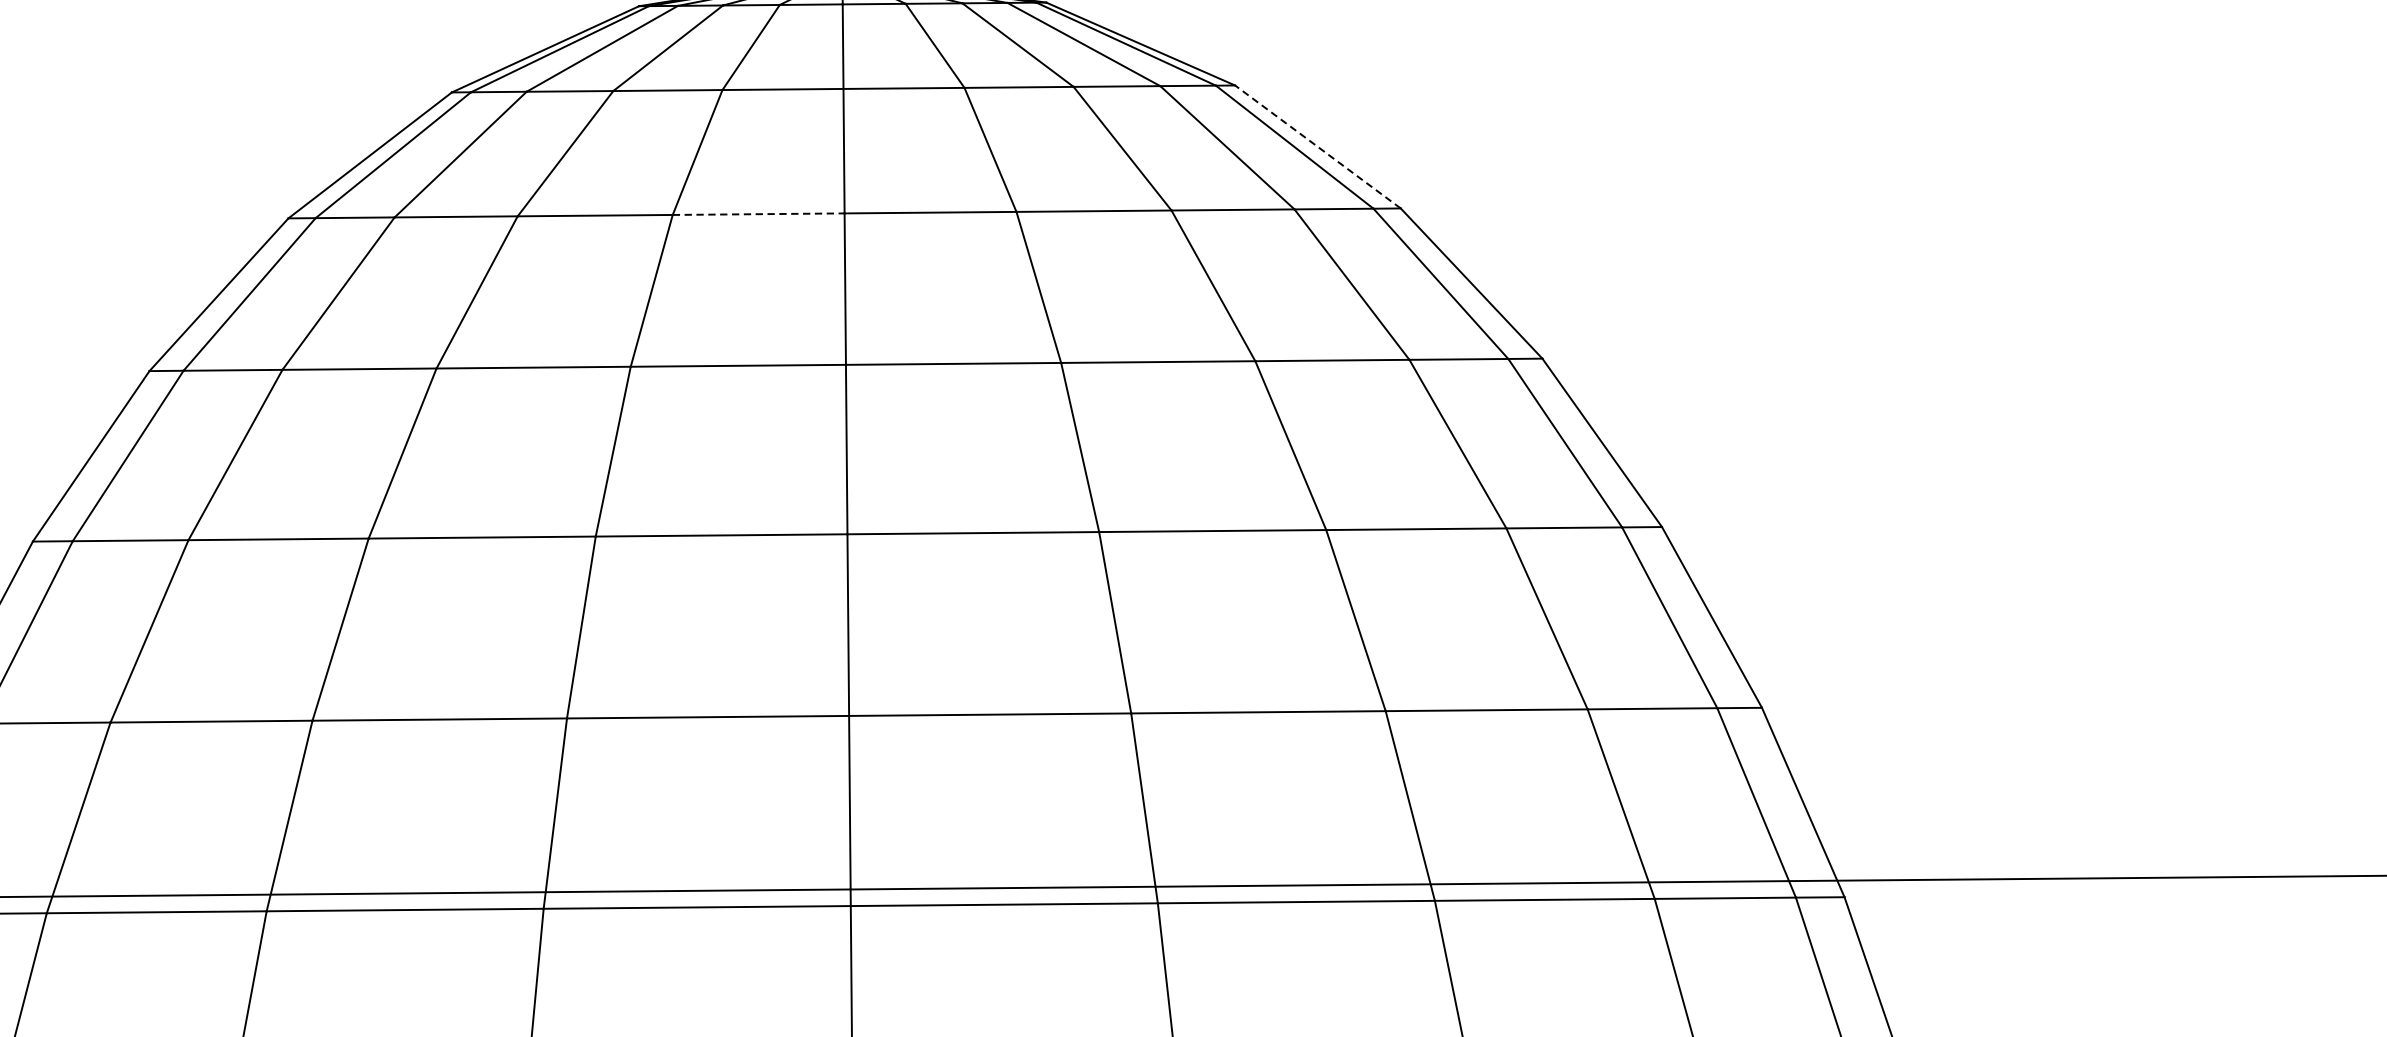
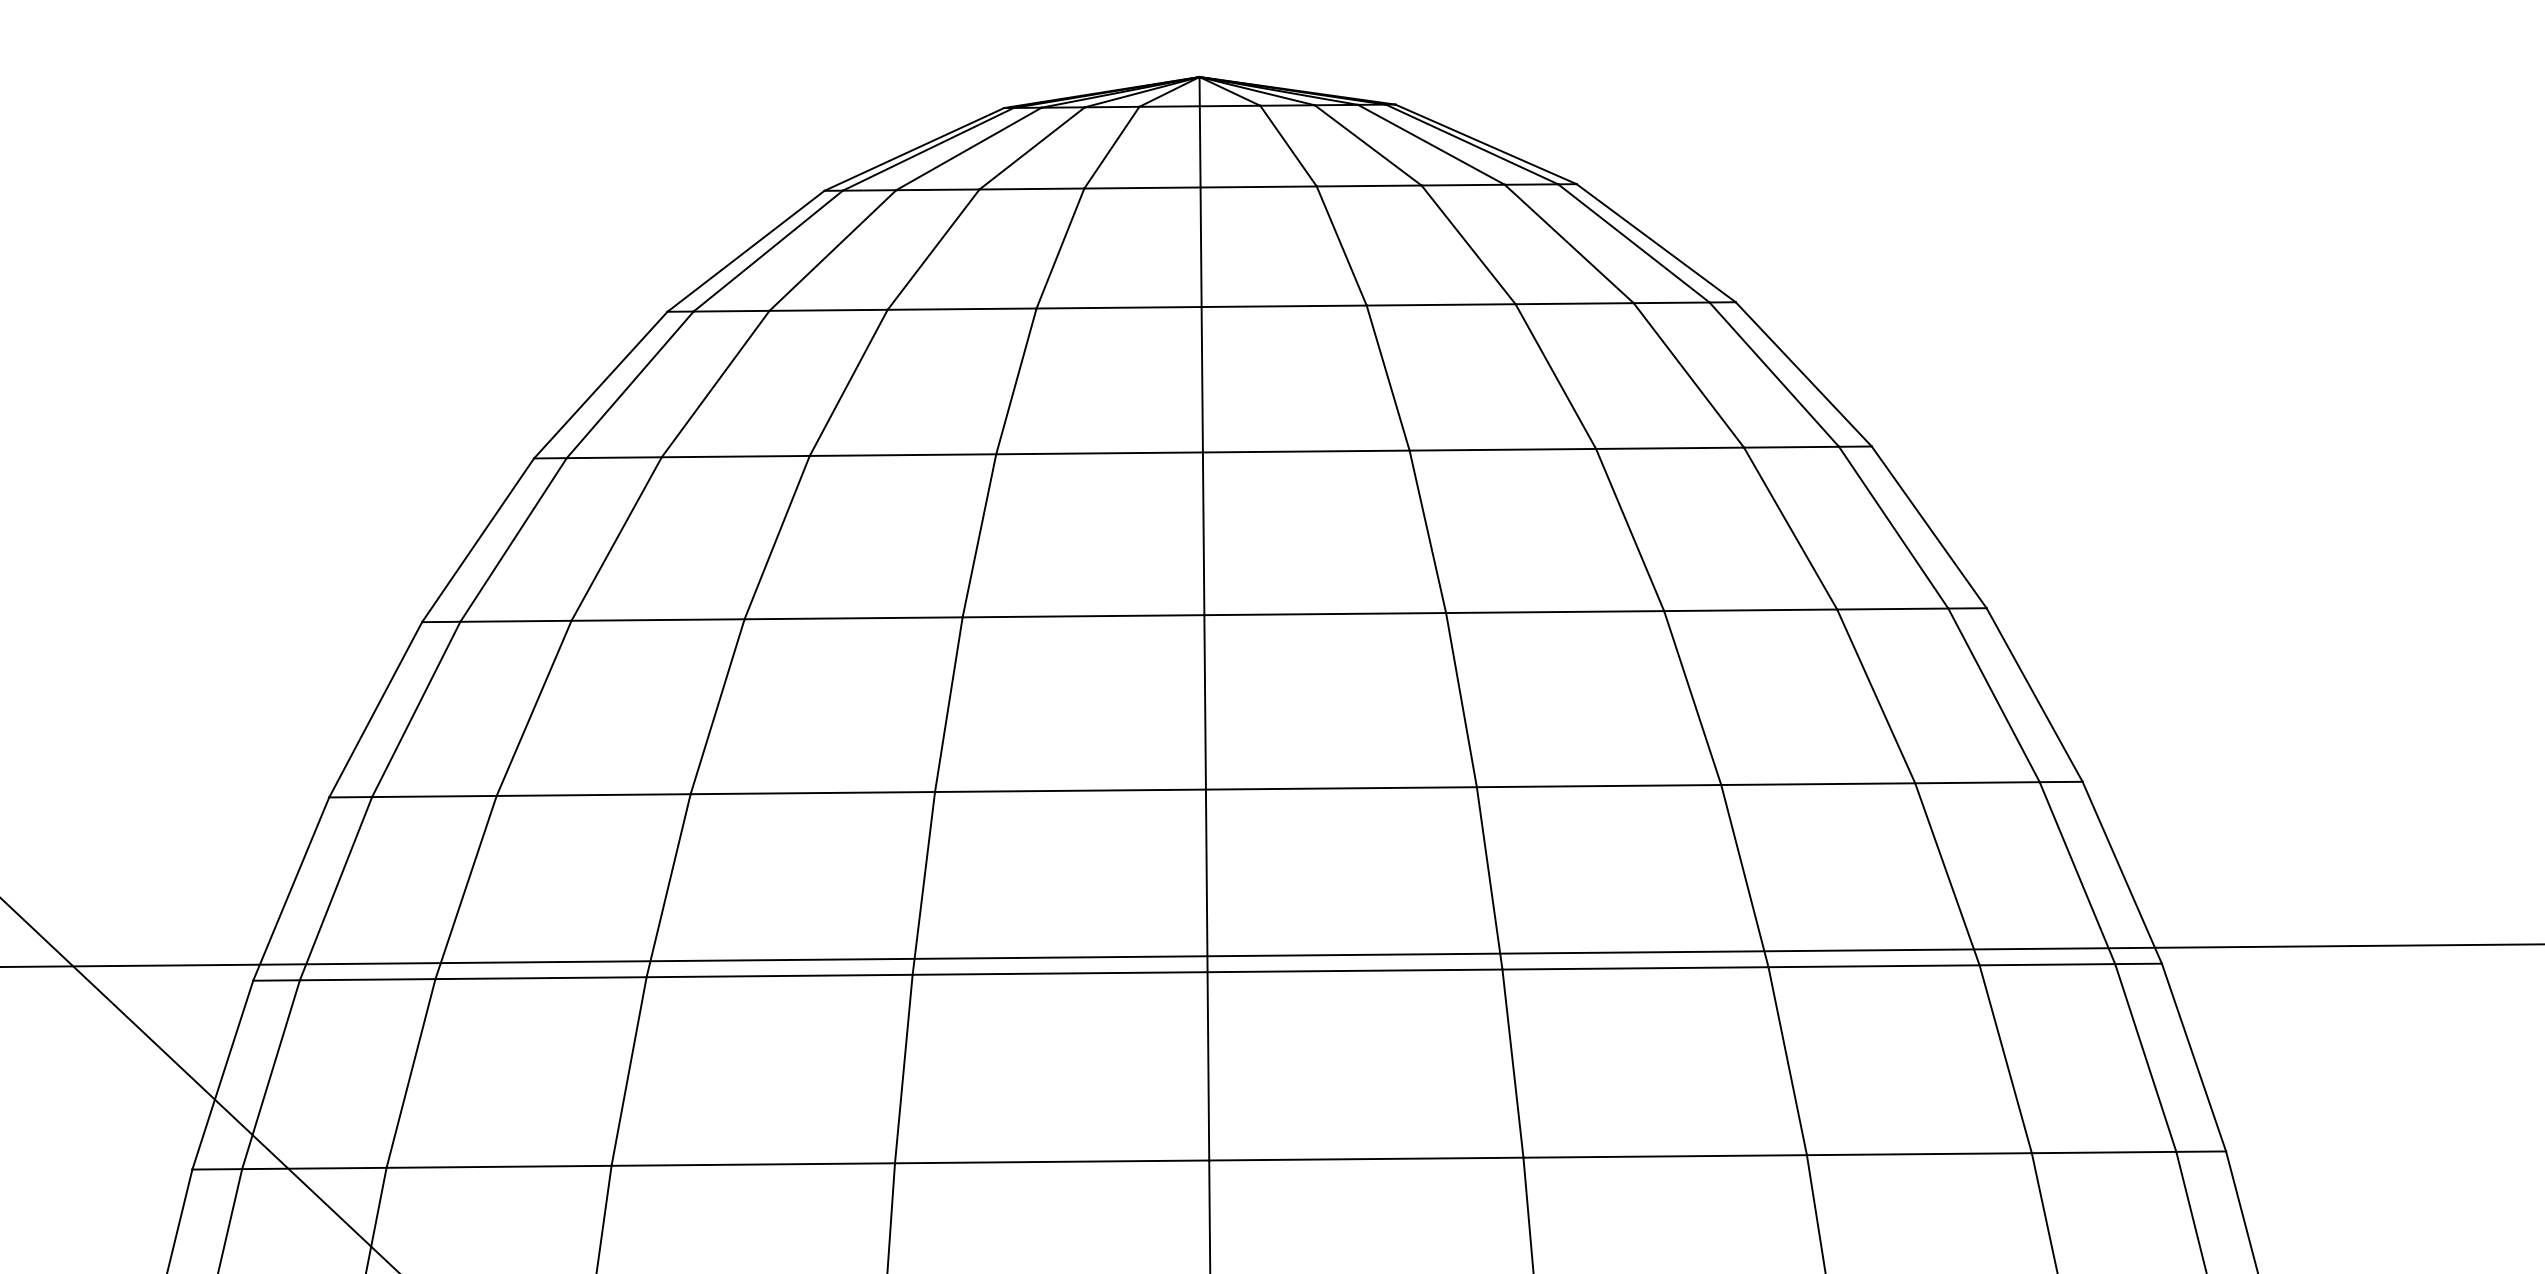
line: (1317, 146) -> (1655, 242), dashed -> solid
line: (759, 213) -> (1119, 307), dashed -> solid

